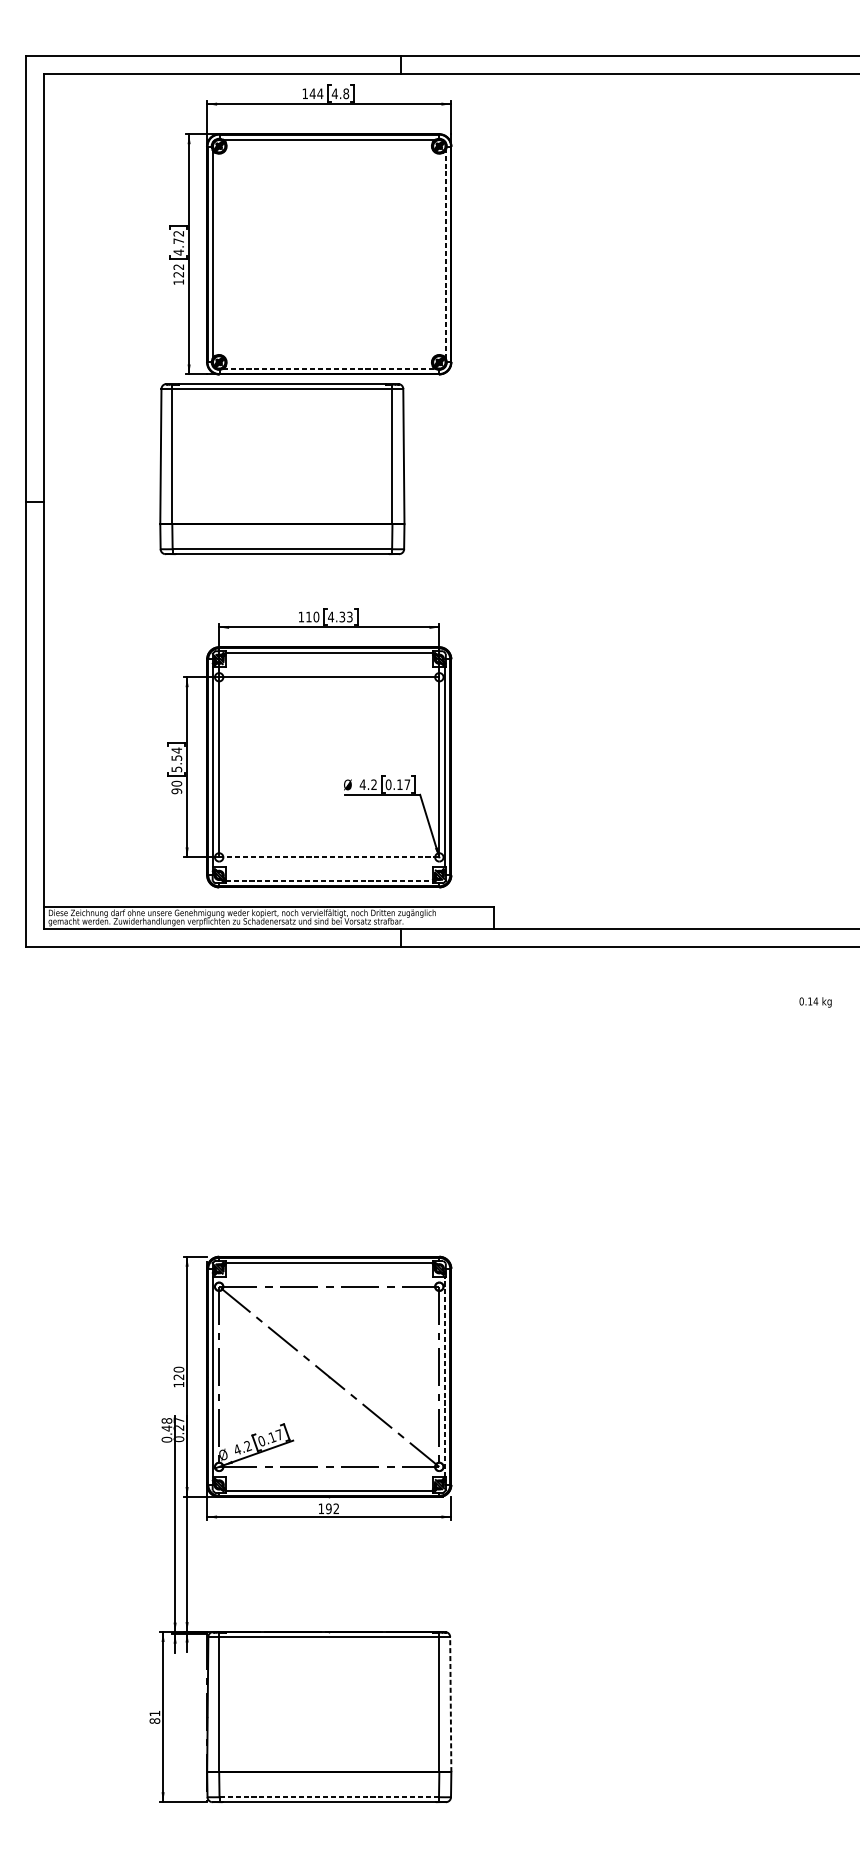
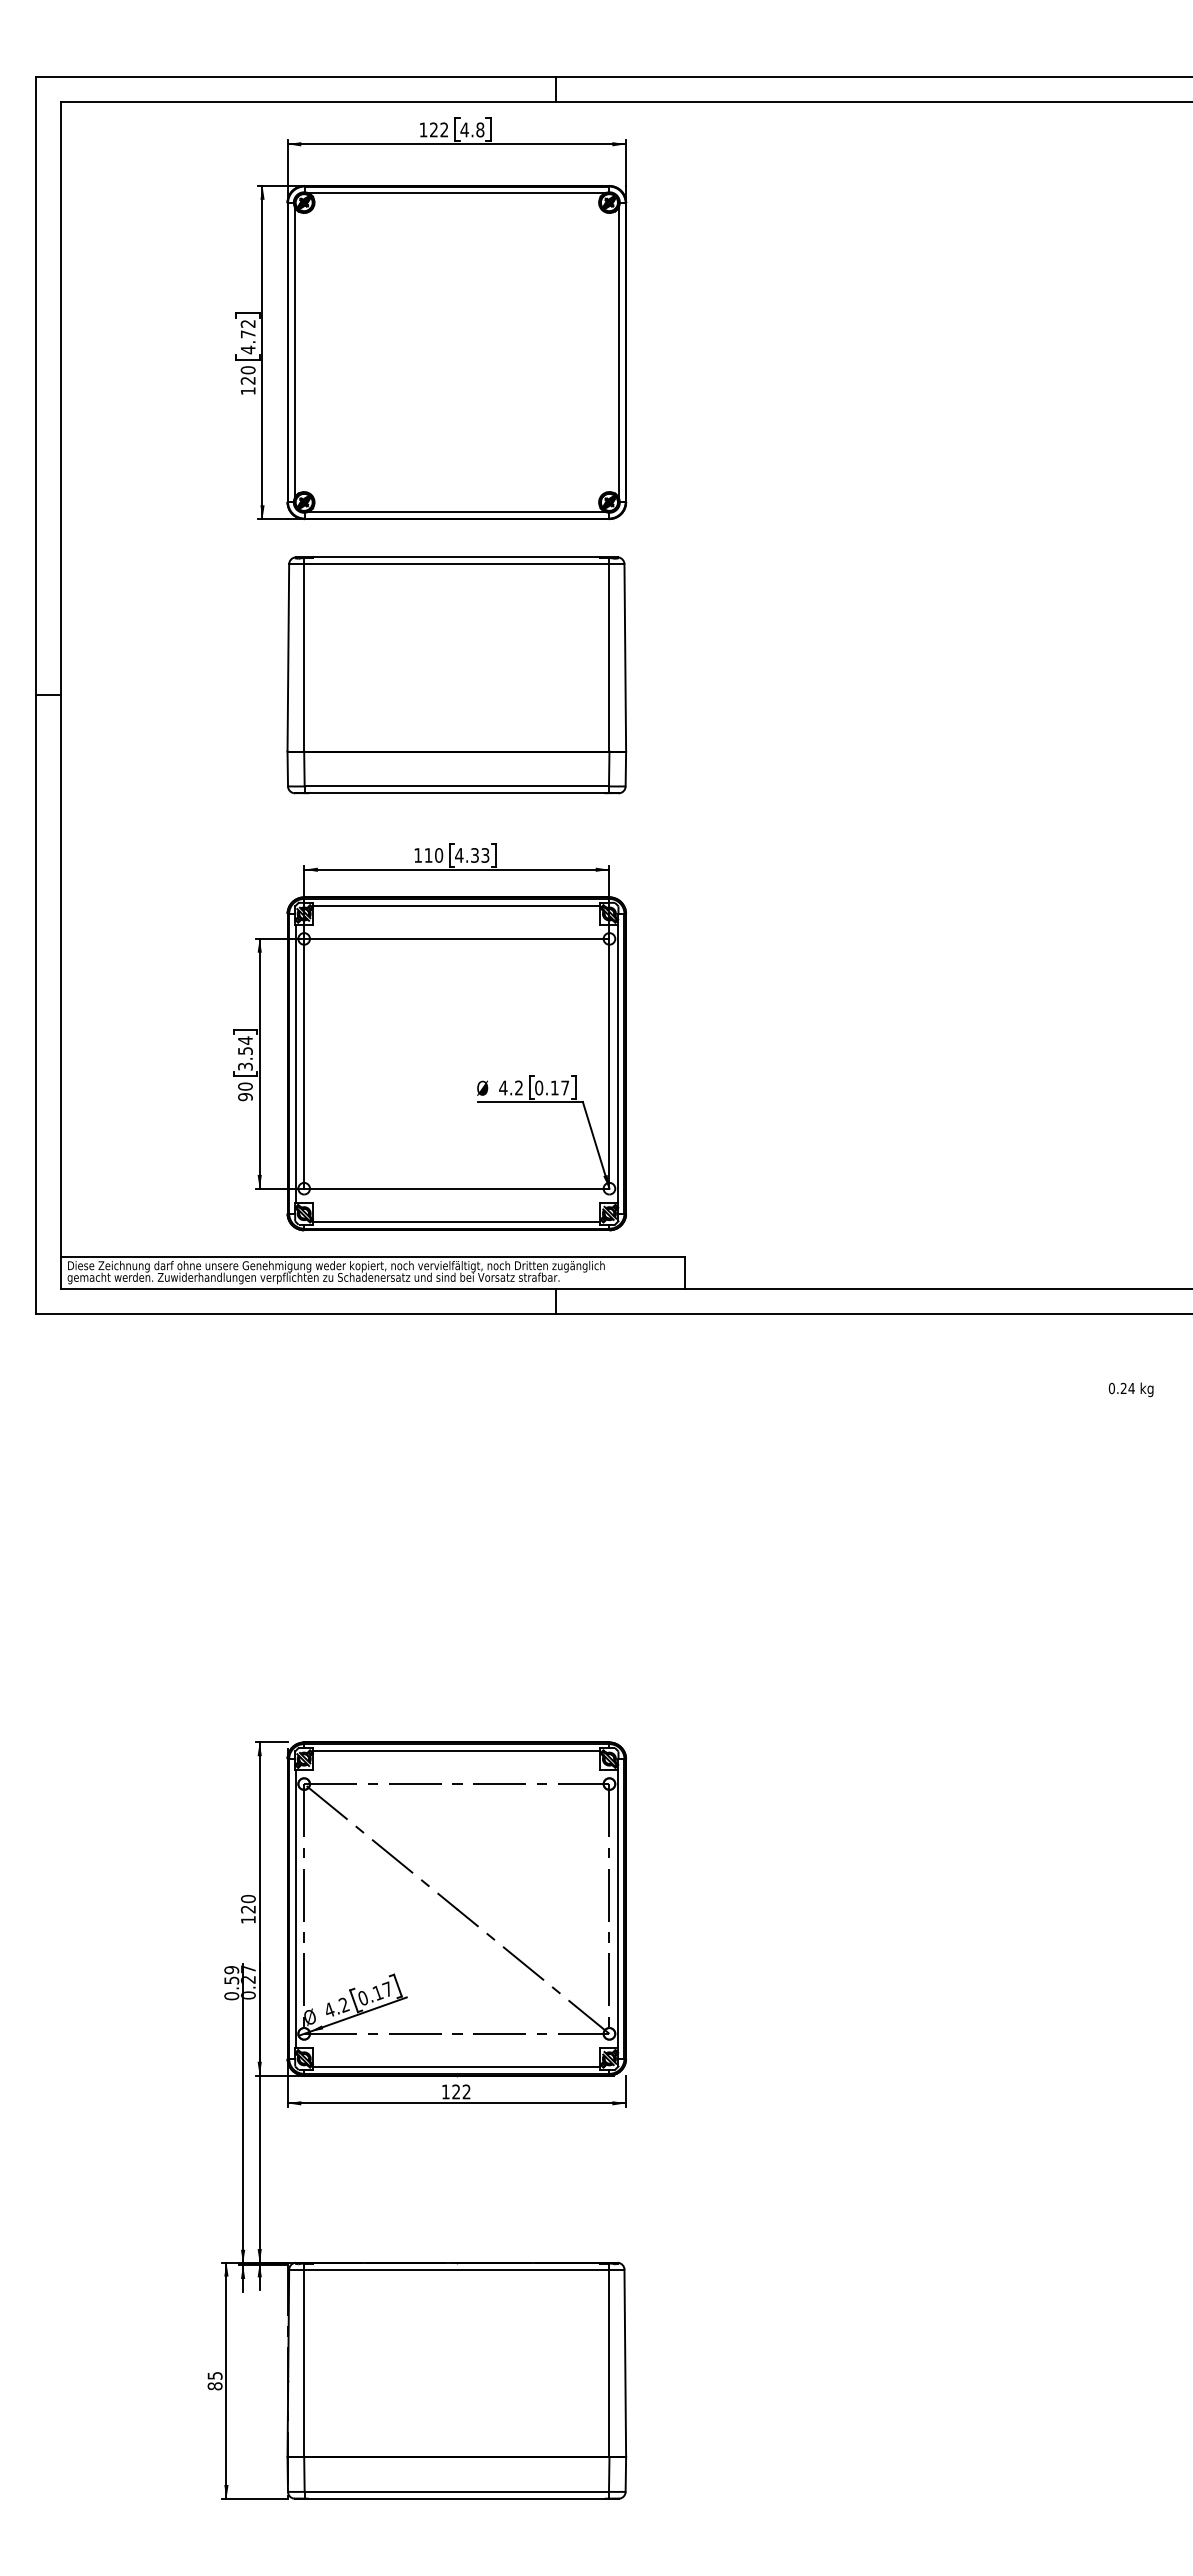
text: (316, 93) -> (438, 129), 144 -> 122
line: (445, 254) -> (618, 352), dashed -> solid
text: (178, 267) -> (247, 370), 122 -> 120
line: (329, 368) -> (456, 511), dashed -> solid
part: (282, 469) -> (456, 675), moved
text: (176, 769) -> (244, 1066), 5.54 -> 3.54
line: (329, 857) -> (456, 1188), dashed -> solid
line: (329, 881) -> (456, 1221), dashed -> solid
text: (810, 1000) -> (1123, 1387), 0.14 -> 0.24
line: (445, 1376) -> (617, 1908), dashed -> solid
text: (166, 1424) -> (231, 1975), 0.48 -> 0.59
text: (329, 1508) -> (456, 2091), 192 -> 122
line: (450, 1704) -> (625, 2363), dashed -> solid
text: (154, 1713) -> (214, 2375), 81 -> 85
line: (329, 1796) -> (456, 2491), dashed -> solid

